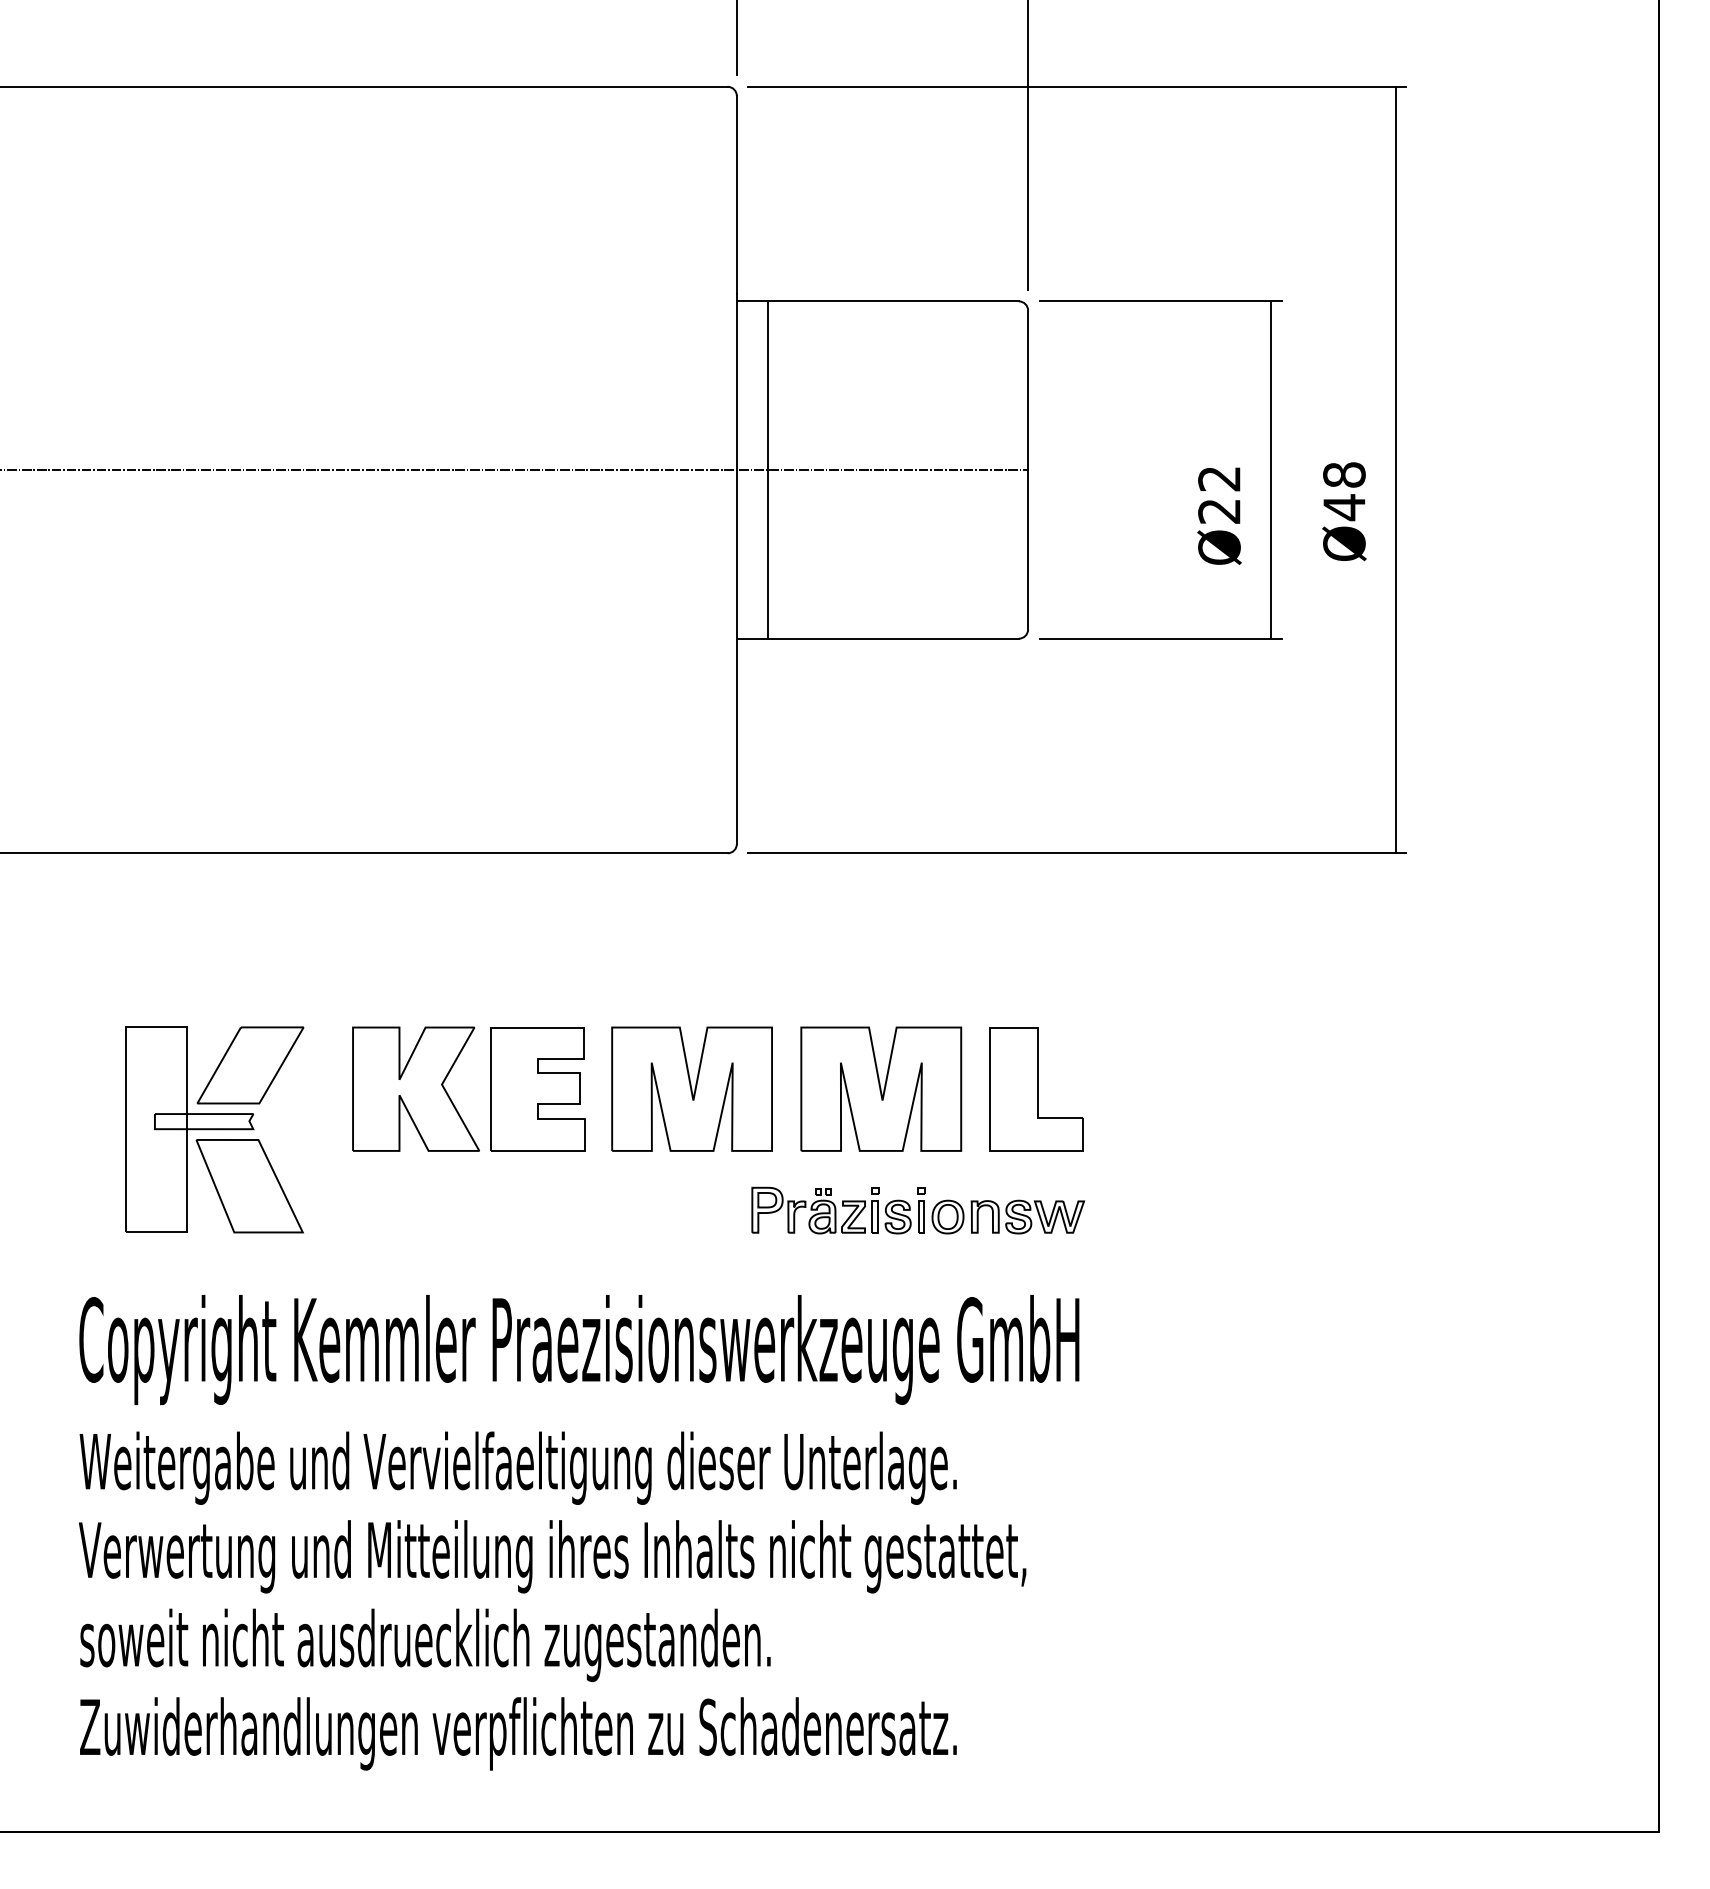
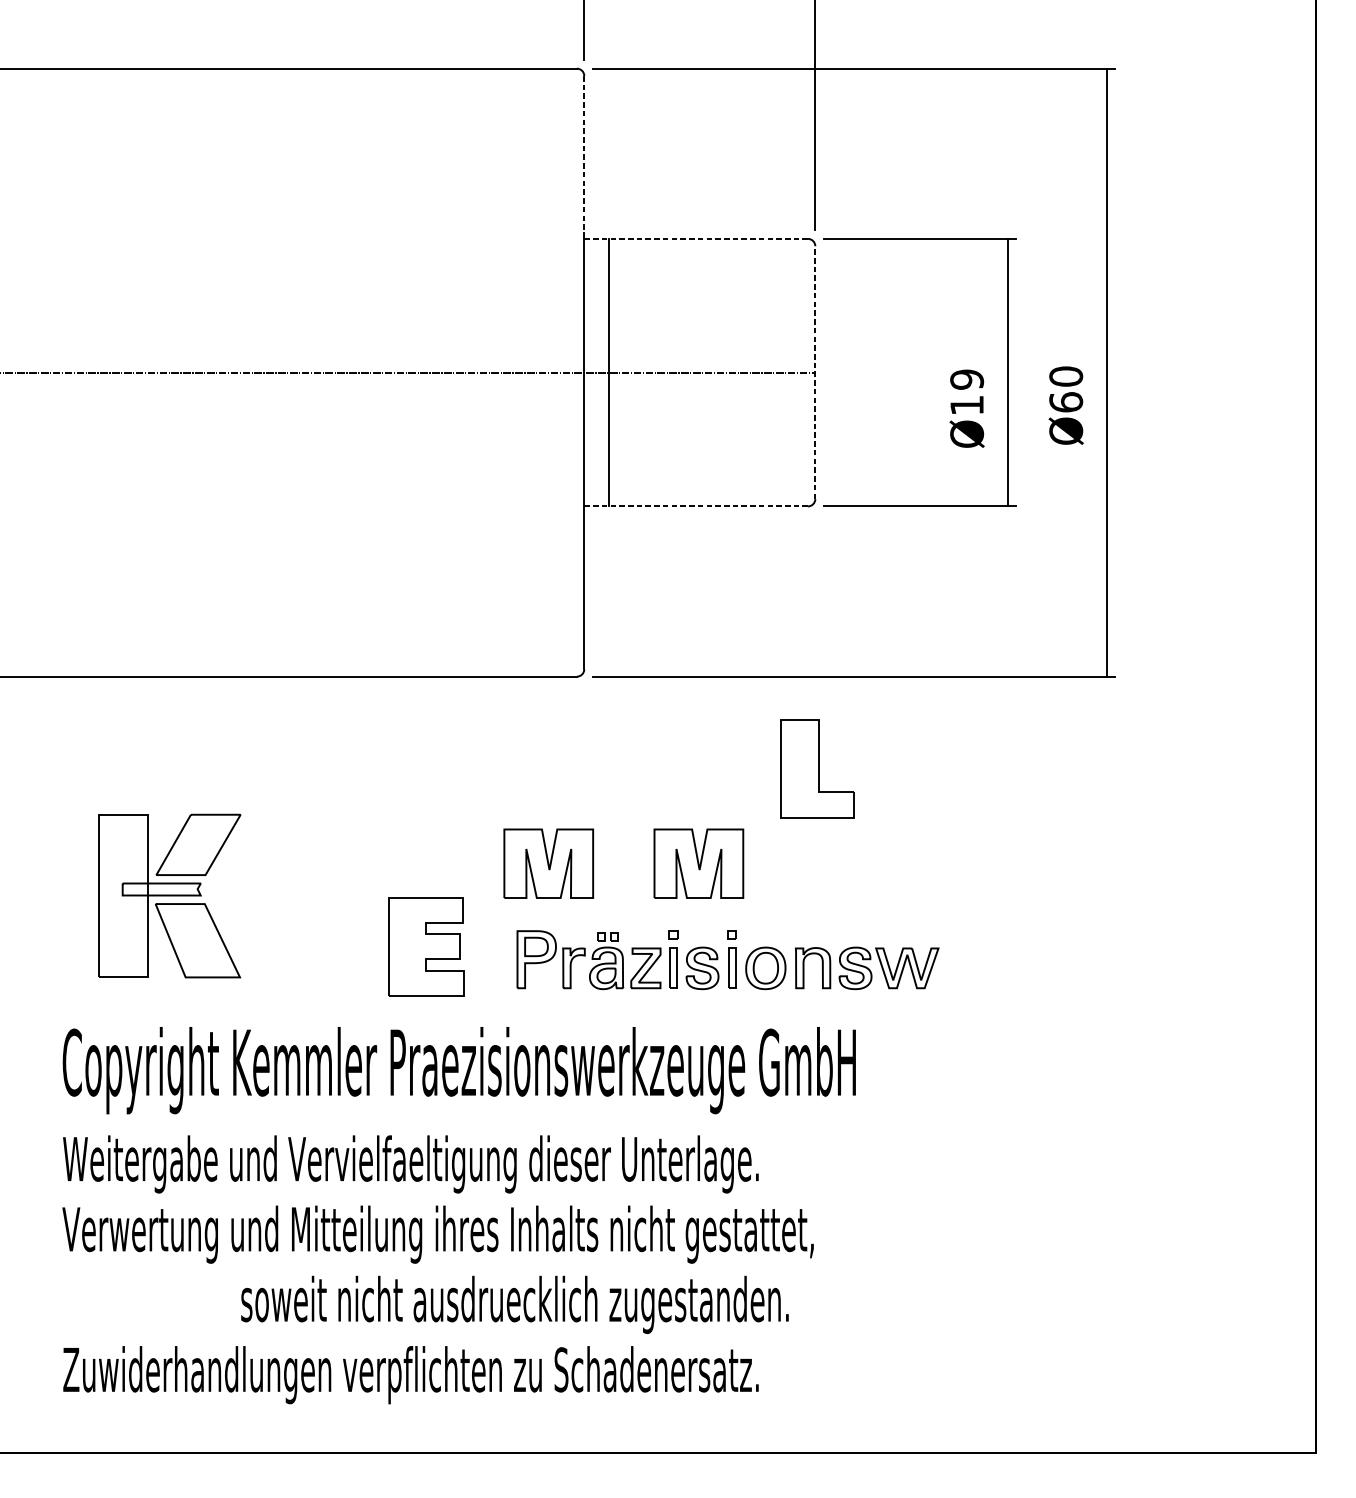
line: (736, 195) -> (584, 154), solid -> dashed
line: (877, 301) -> (695, 238), solid -> dashed
line: (1028, 469) -> (815, 372), solid -> dashed
text: (1344, 491) -> (1066, 389), Ø48 -> Ø60
text: (1219, 494) -> (967, 392), Ø22 -> Ø19
line: (877, 638) -> (695, 506), solid -> dashed
part: (415, 1088) -> (329, 863), removed
part: (691, 1088) -> (548, 863), size x0.7
part: (881, 1088) -> (699, 863), size x0.7
part: (537, 1089) -> (426, 947), moved
part: (1036, 1089) -> (817, 768), moved
part: (918, 1210) -> (728, 959), size x1.6
text: (425, 1645) -> (514, 1305), moved

